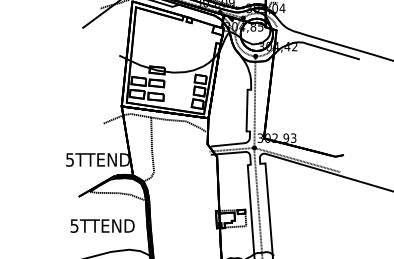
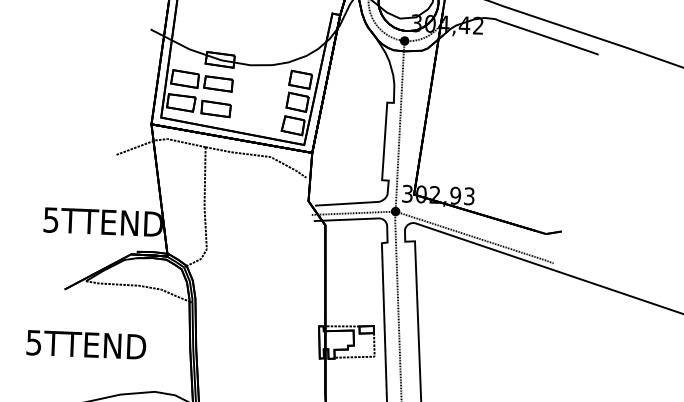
text: (102, 225) -> (86, 343), moved

